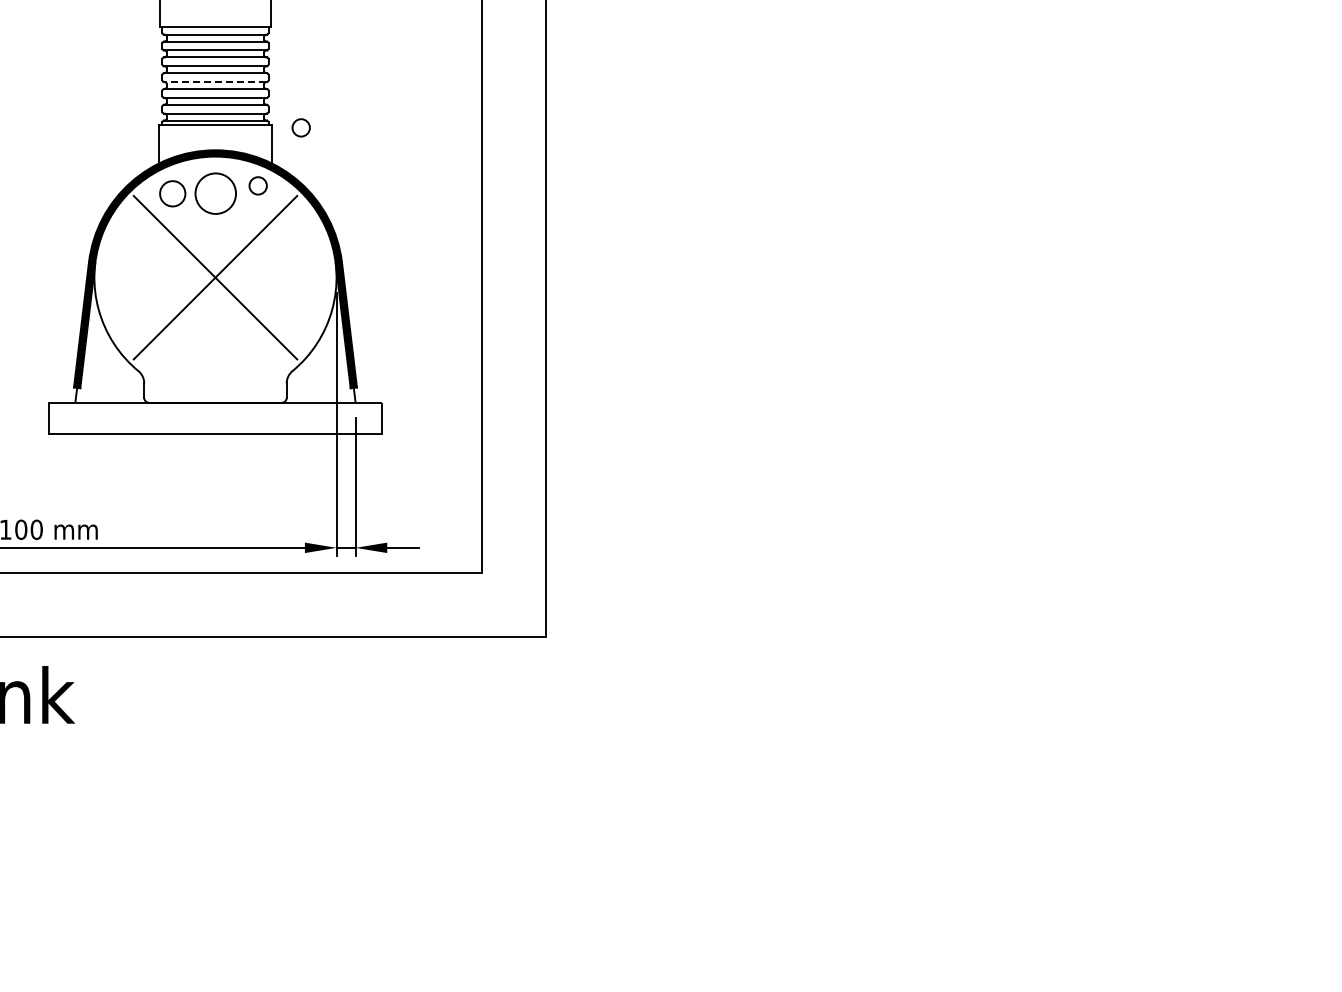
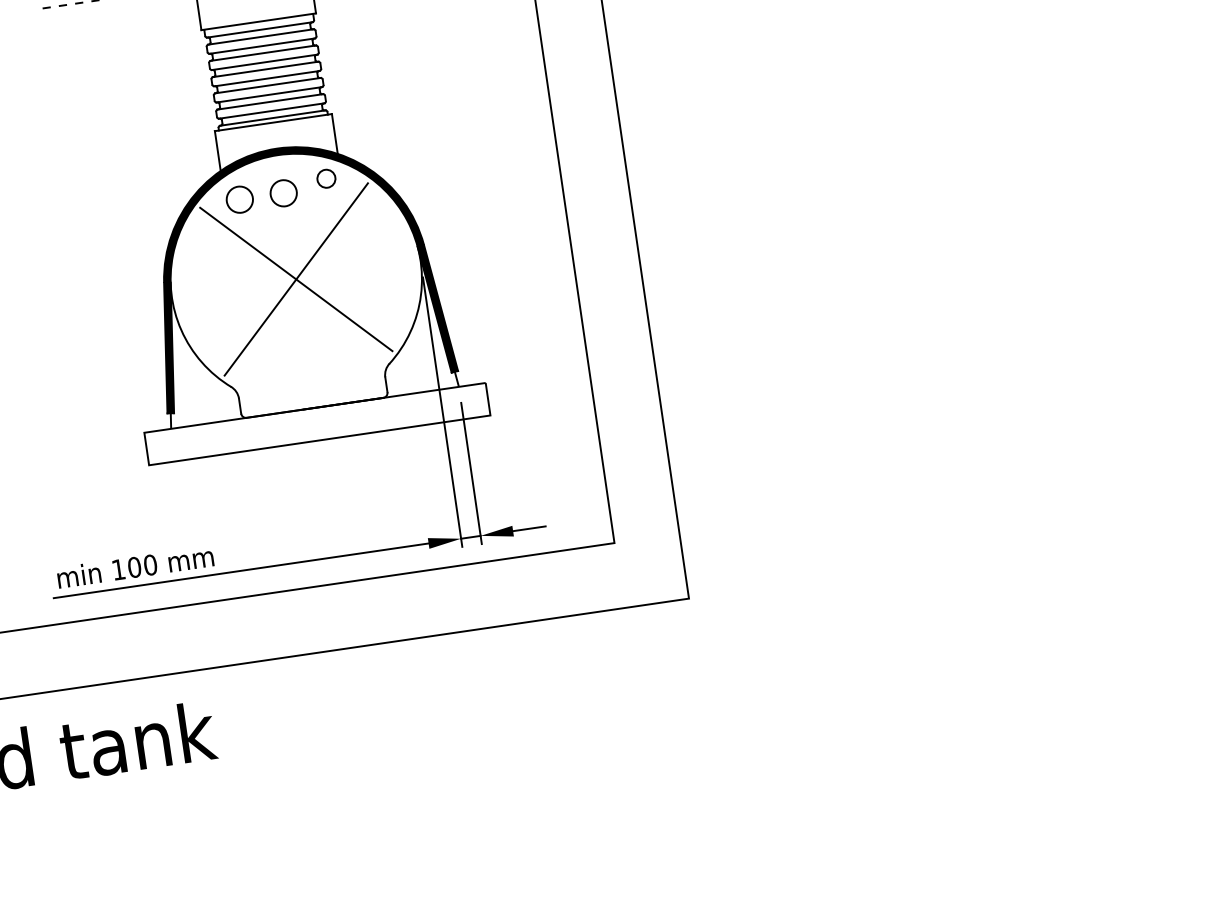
line: (214, 82) -> (266, 79), dashed -> solid
circle: (300, 127) -> (361, 112), removed
circle: (214, 193) -> (282, 193), size x0.62

